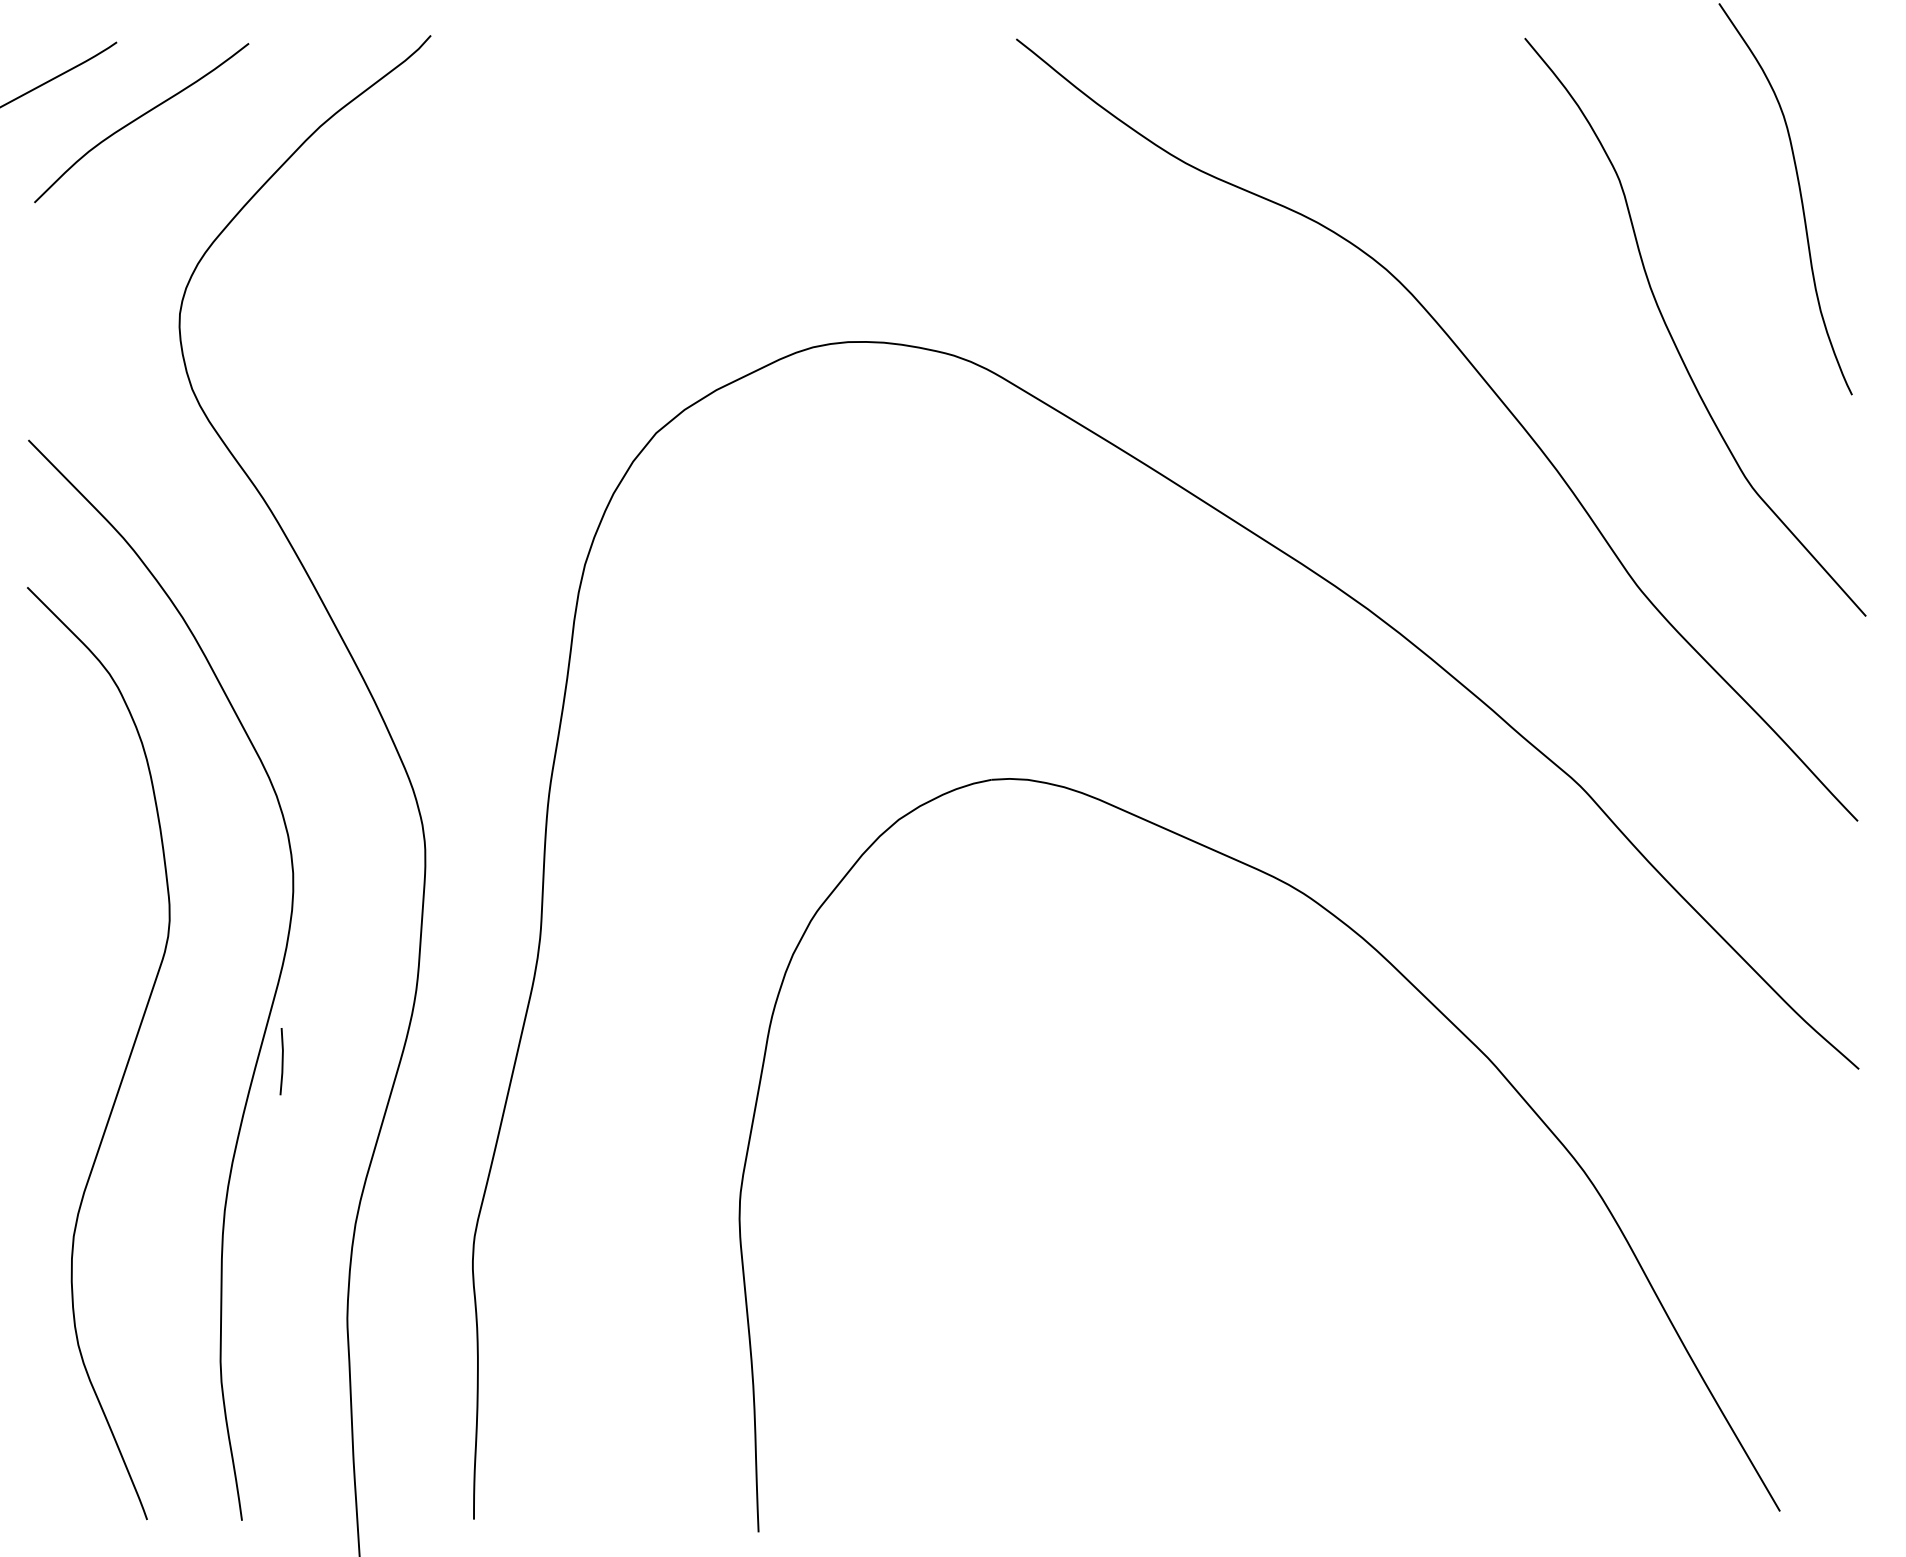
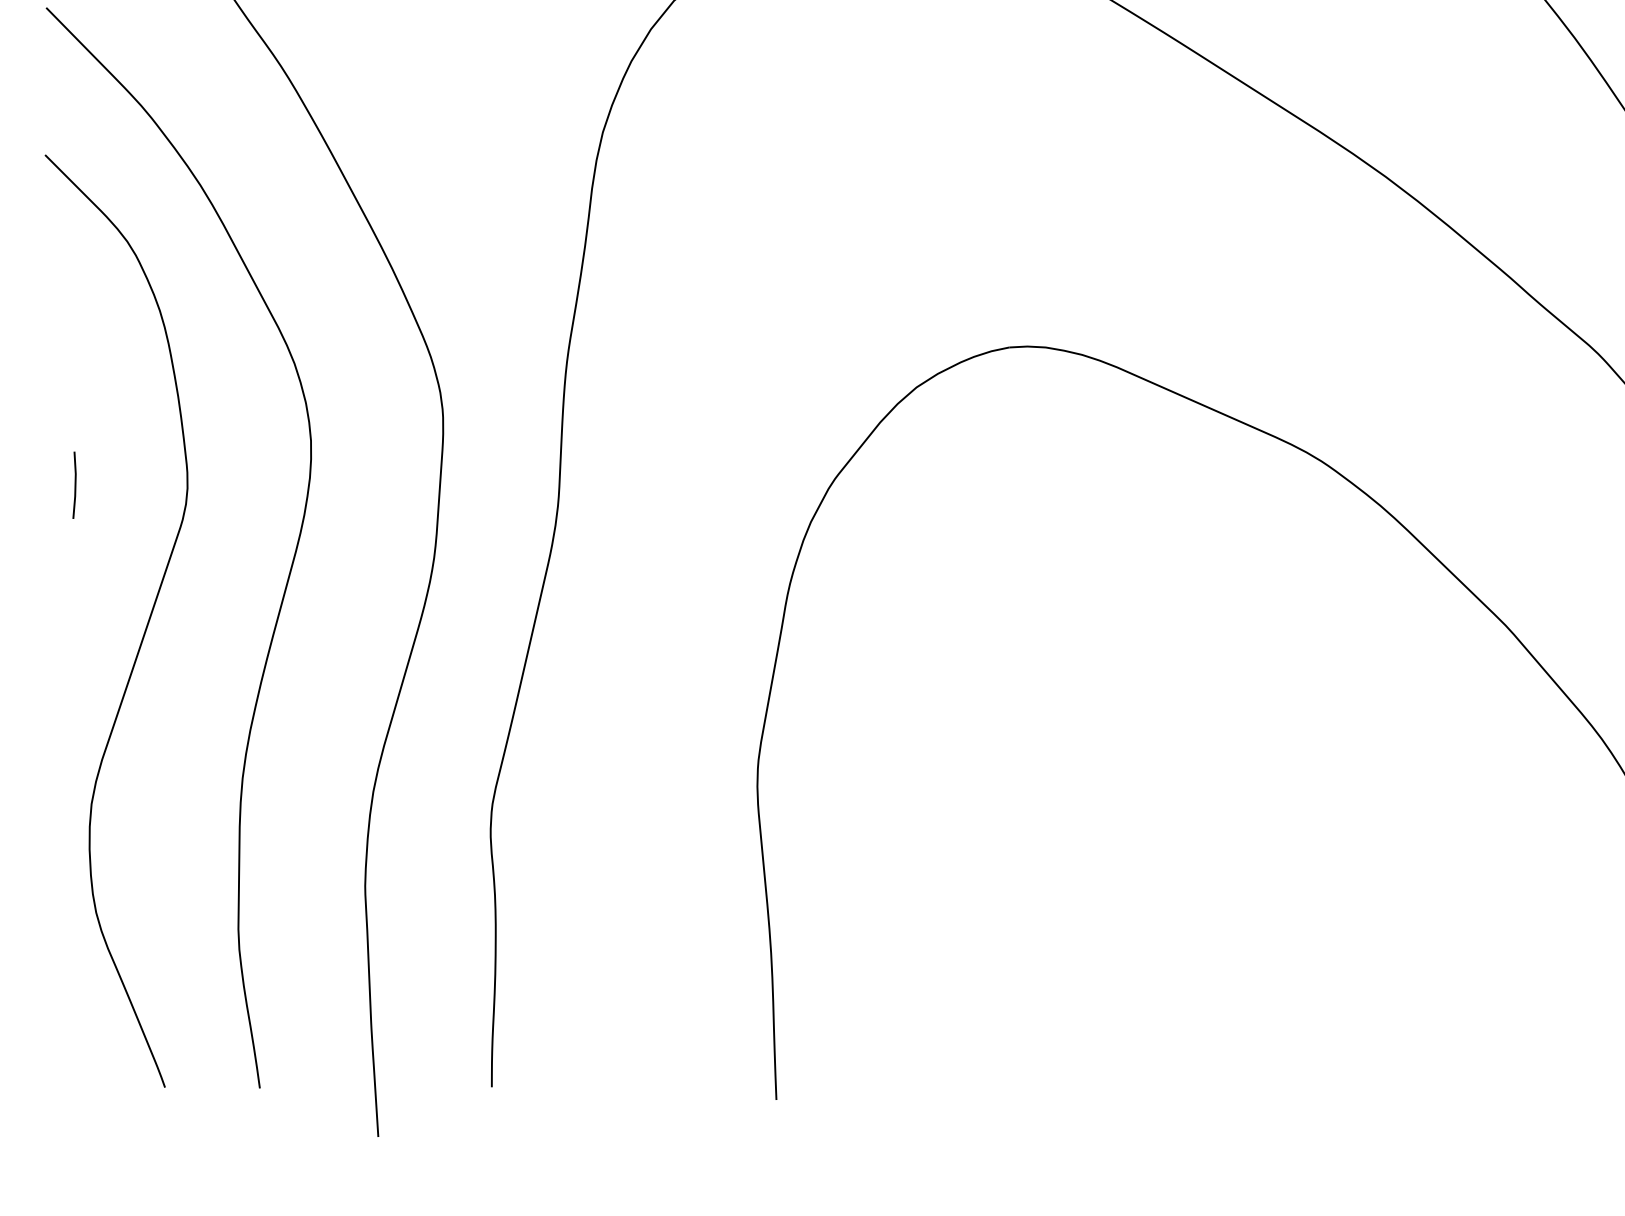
line: (281, 1061) -> (74, 485), moved

